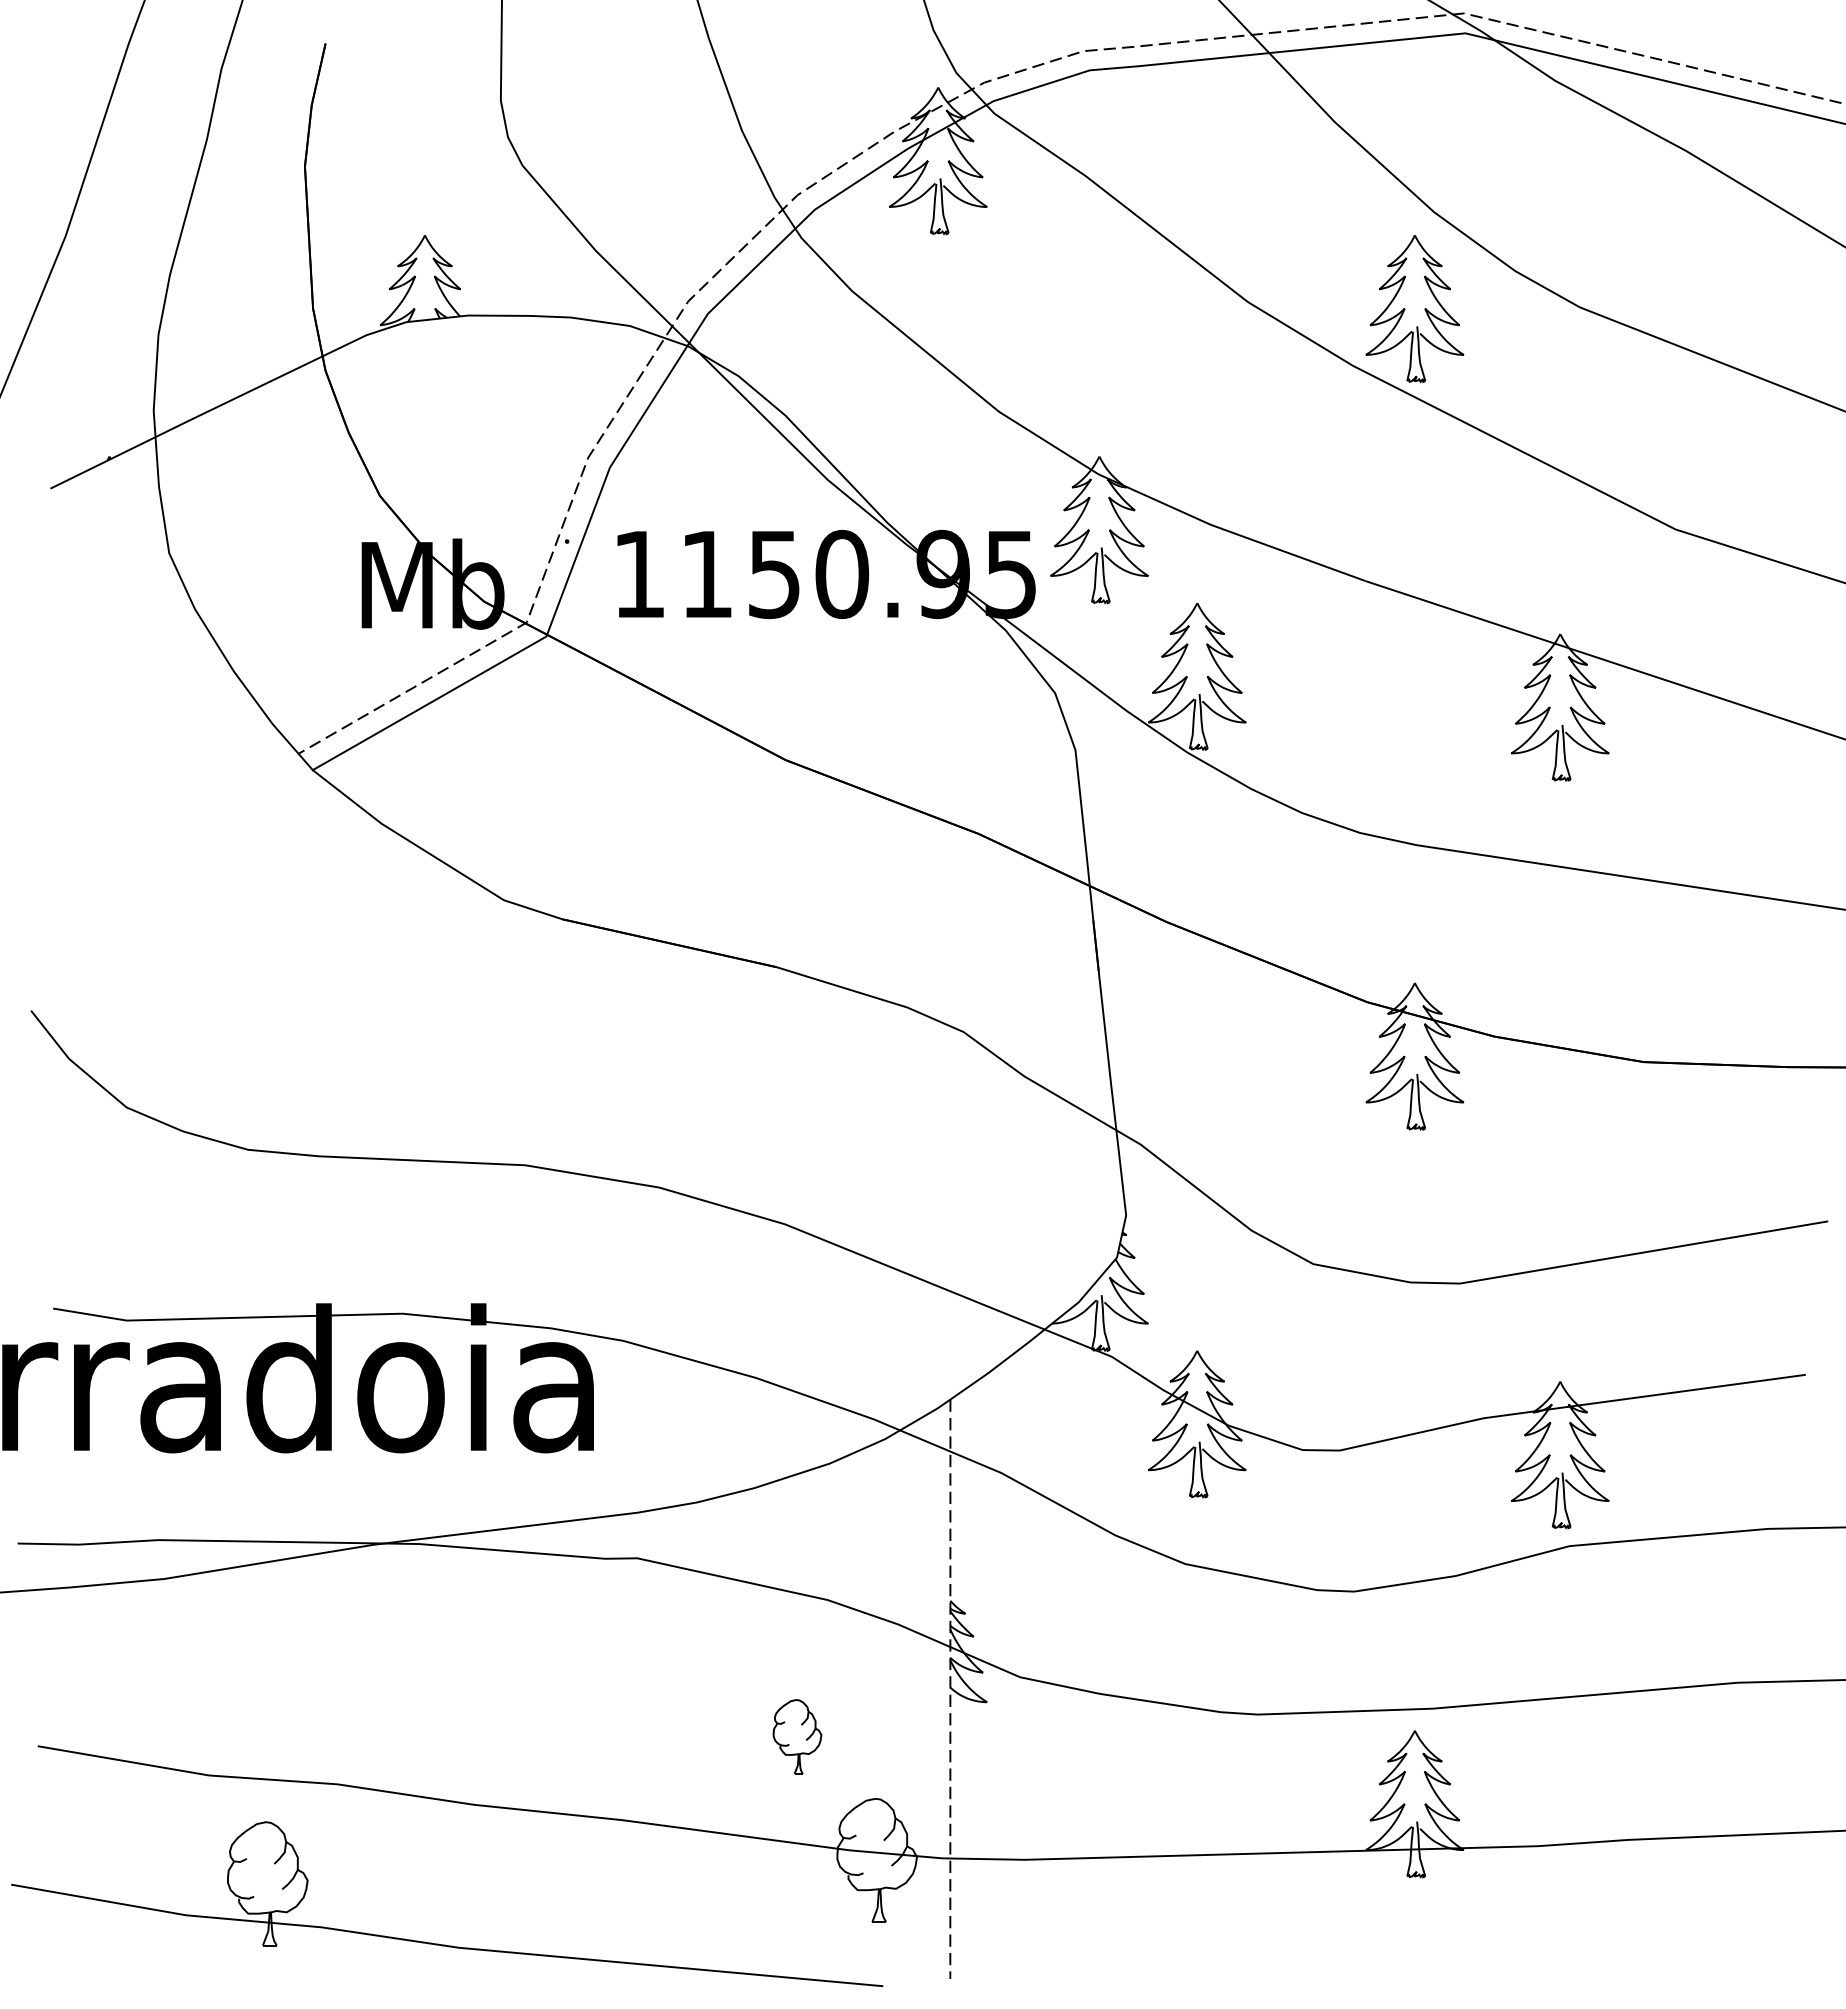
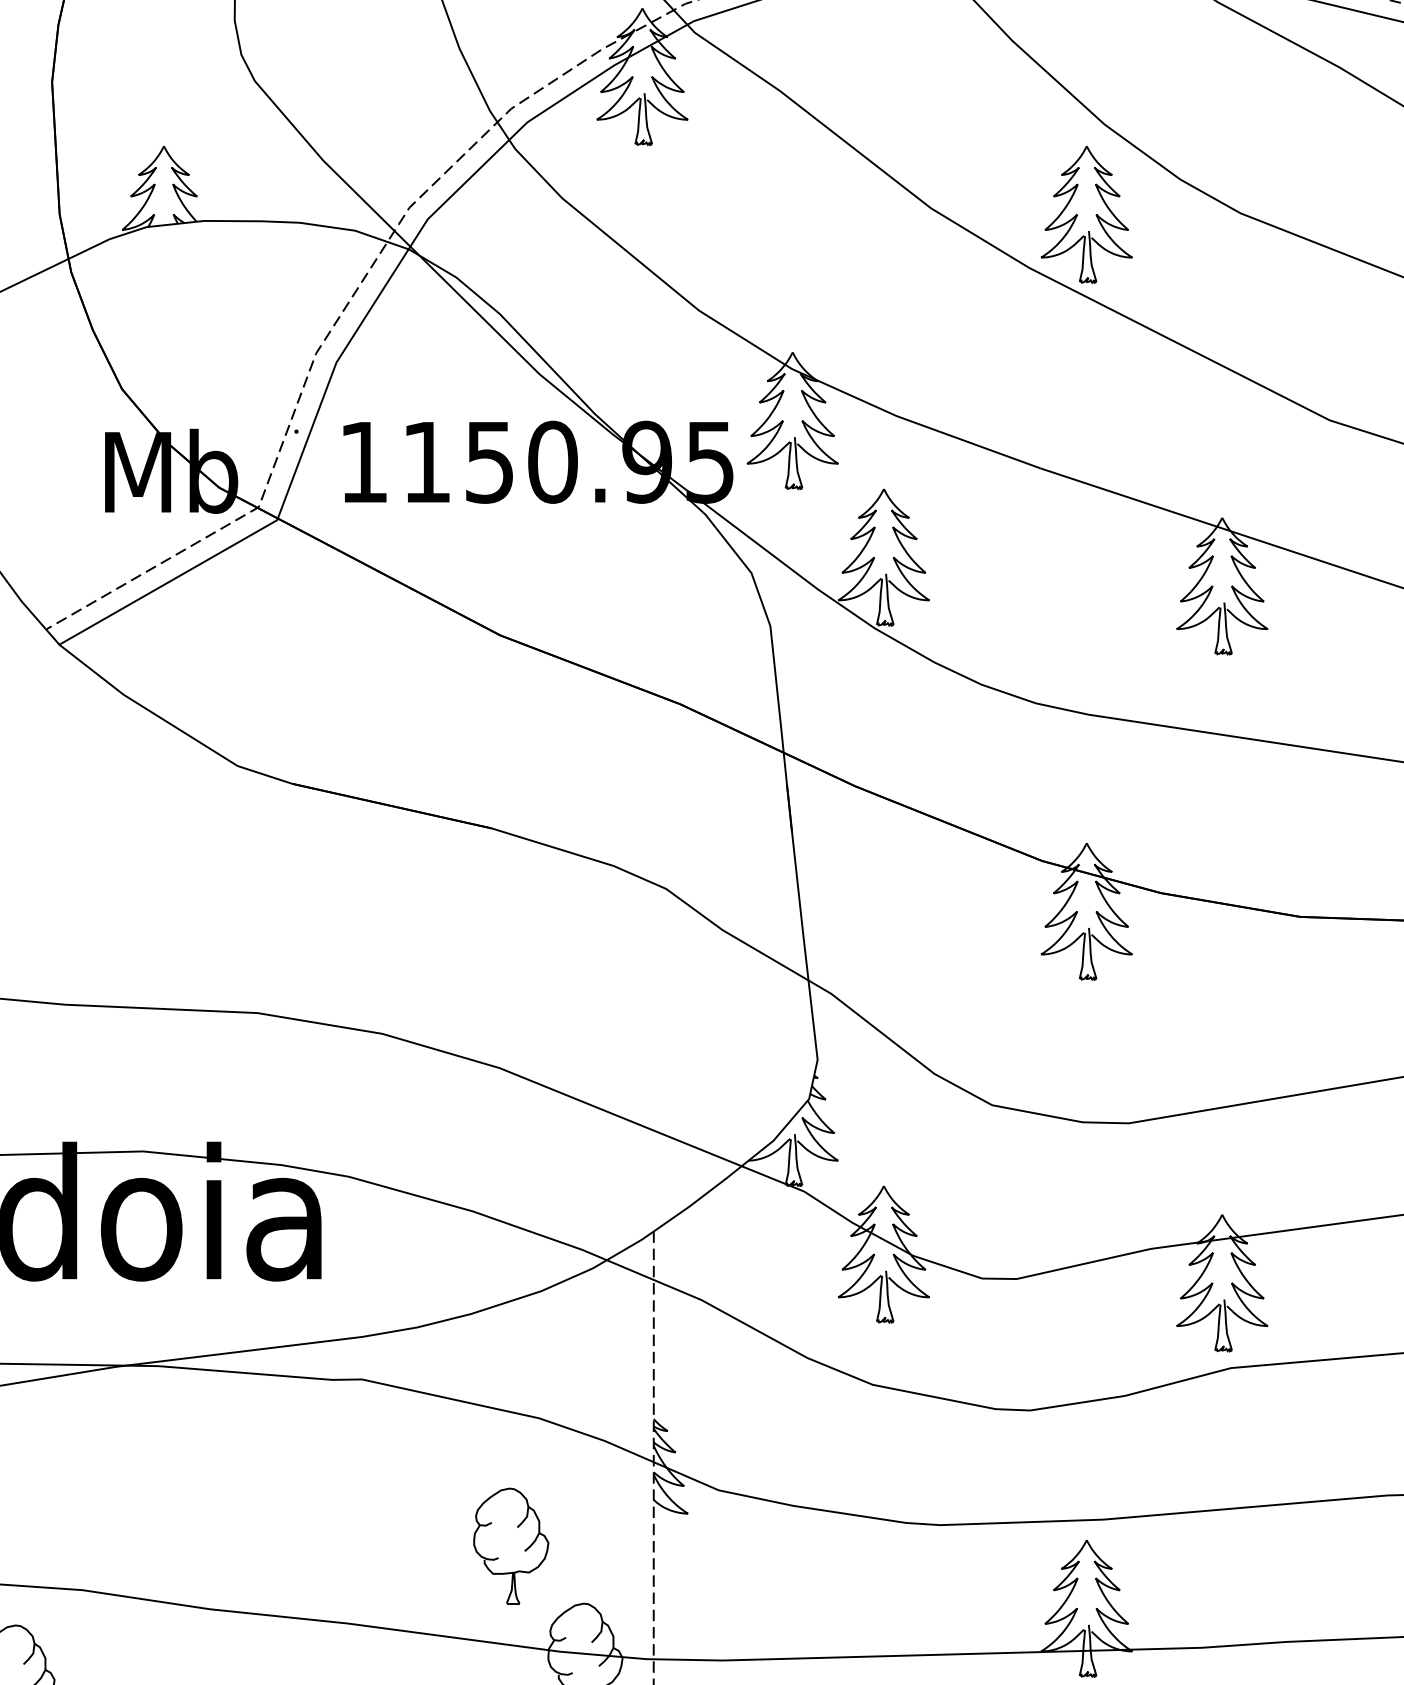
part: (797, 1736) -> (511, 1545), size x1.67

